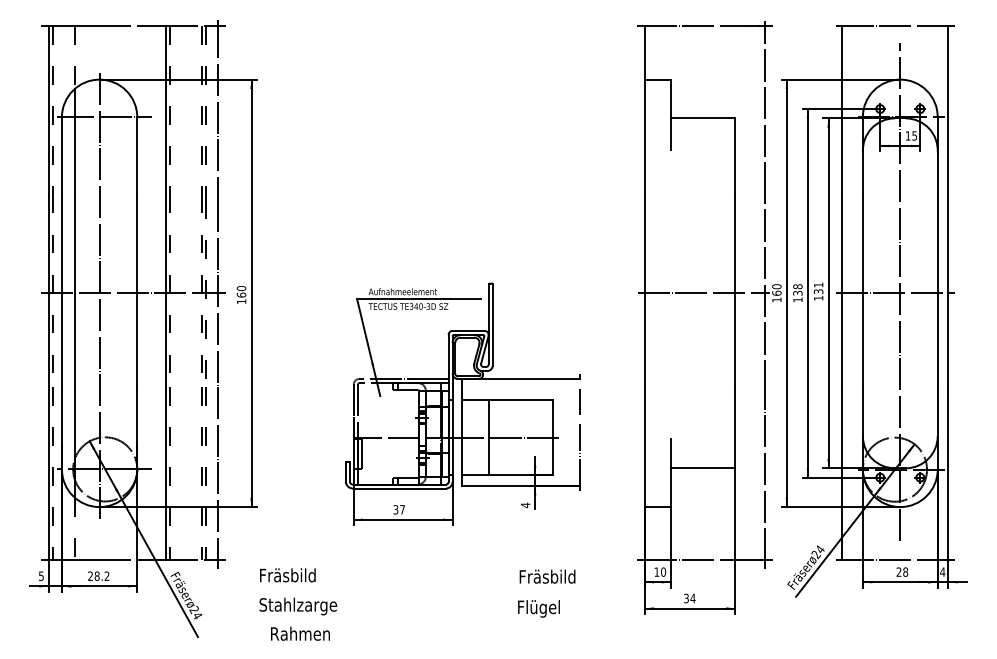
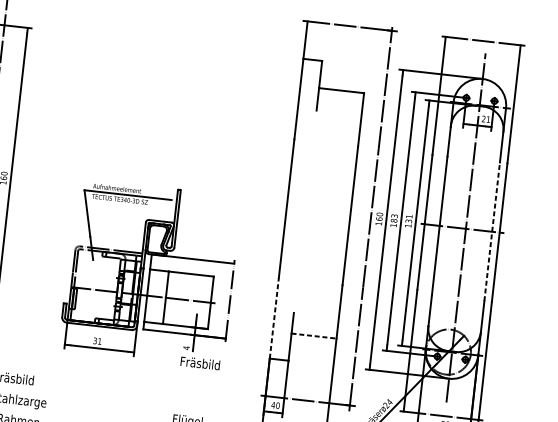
text: (911, 135) -> (486, 119), 15 -> 21
text: (797, 289) -> (394, 218), 138 -> 183
line: (703, 293) -> (327, 213), removed
line: (937, 293) -> (492, 231), solid -> dashed
line: (644, 449) -> (274, 318), solid -> dashed
line: (703, 468) -> (314, 336), solid -> dashed
text: (402, 509) -> (99, 341), 37 -> 31
text: (656, 571) -> (273, 404), 10 -> 40
text: (547, 576) -> (200, 363), moved

